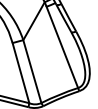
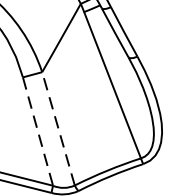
line: (32, 71) -> (58, 128), solid -> dashed
line: (21, 73) -> (38, 132), solid -> dashed

